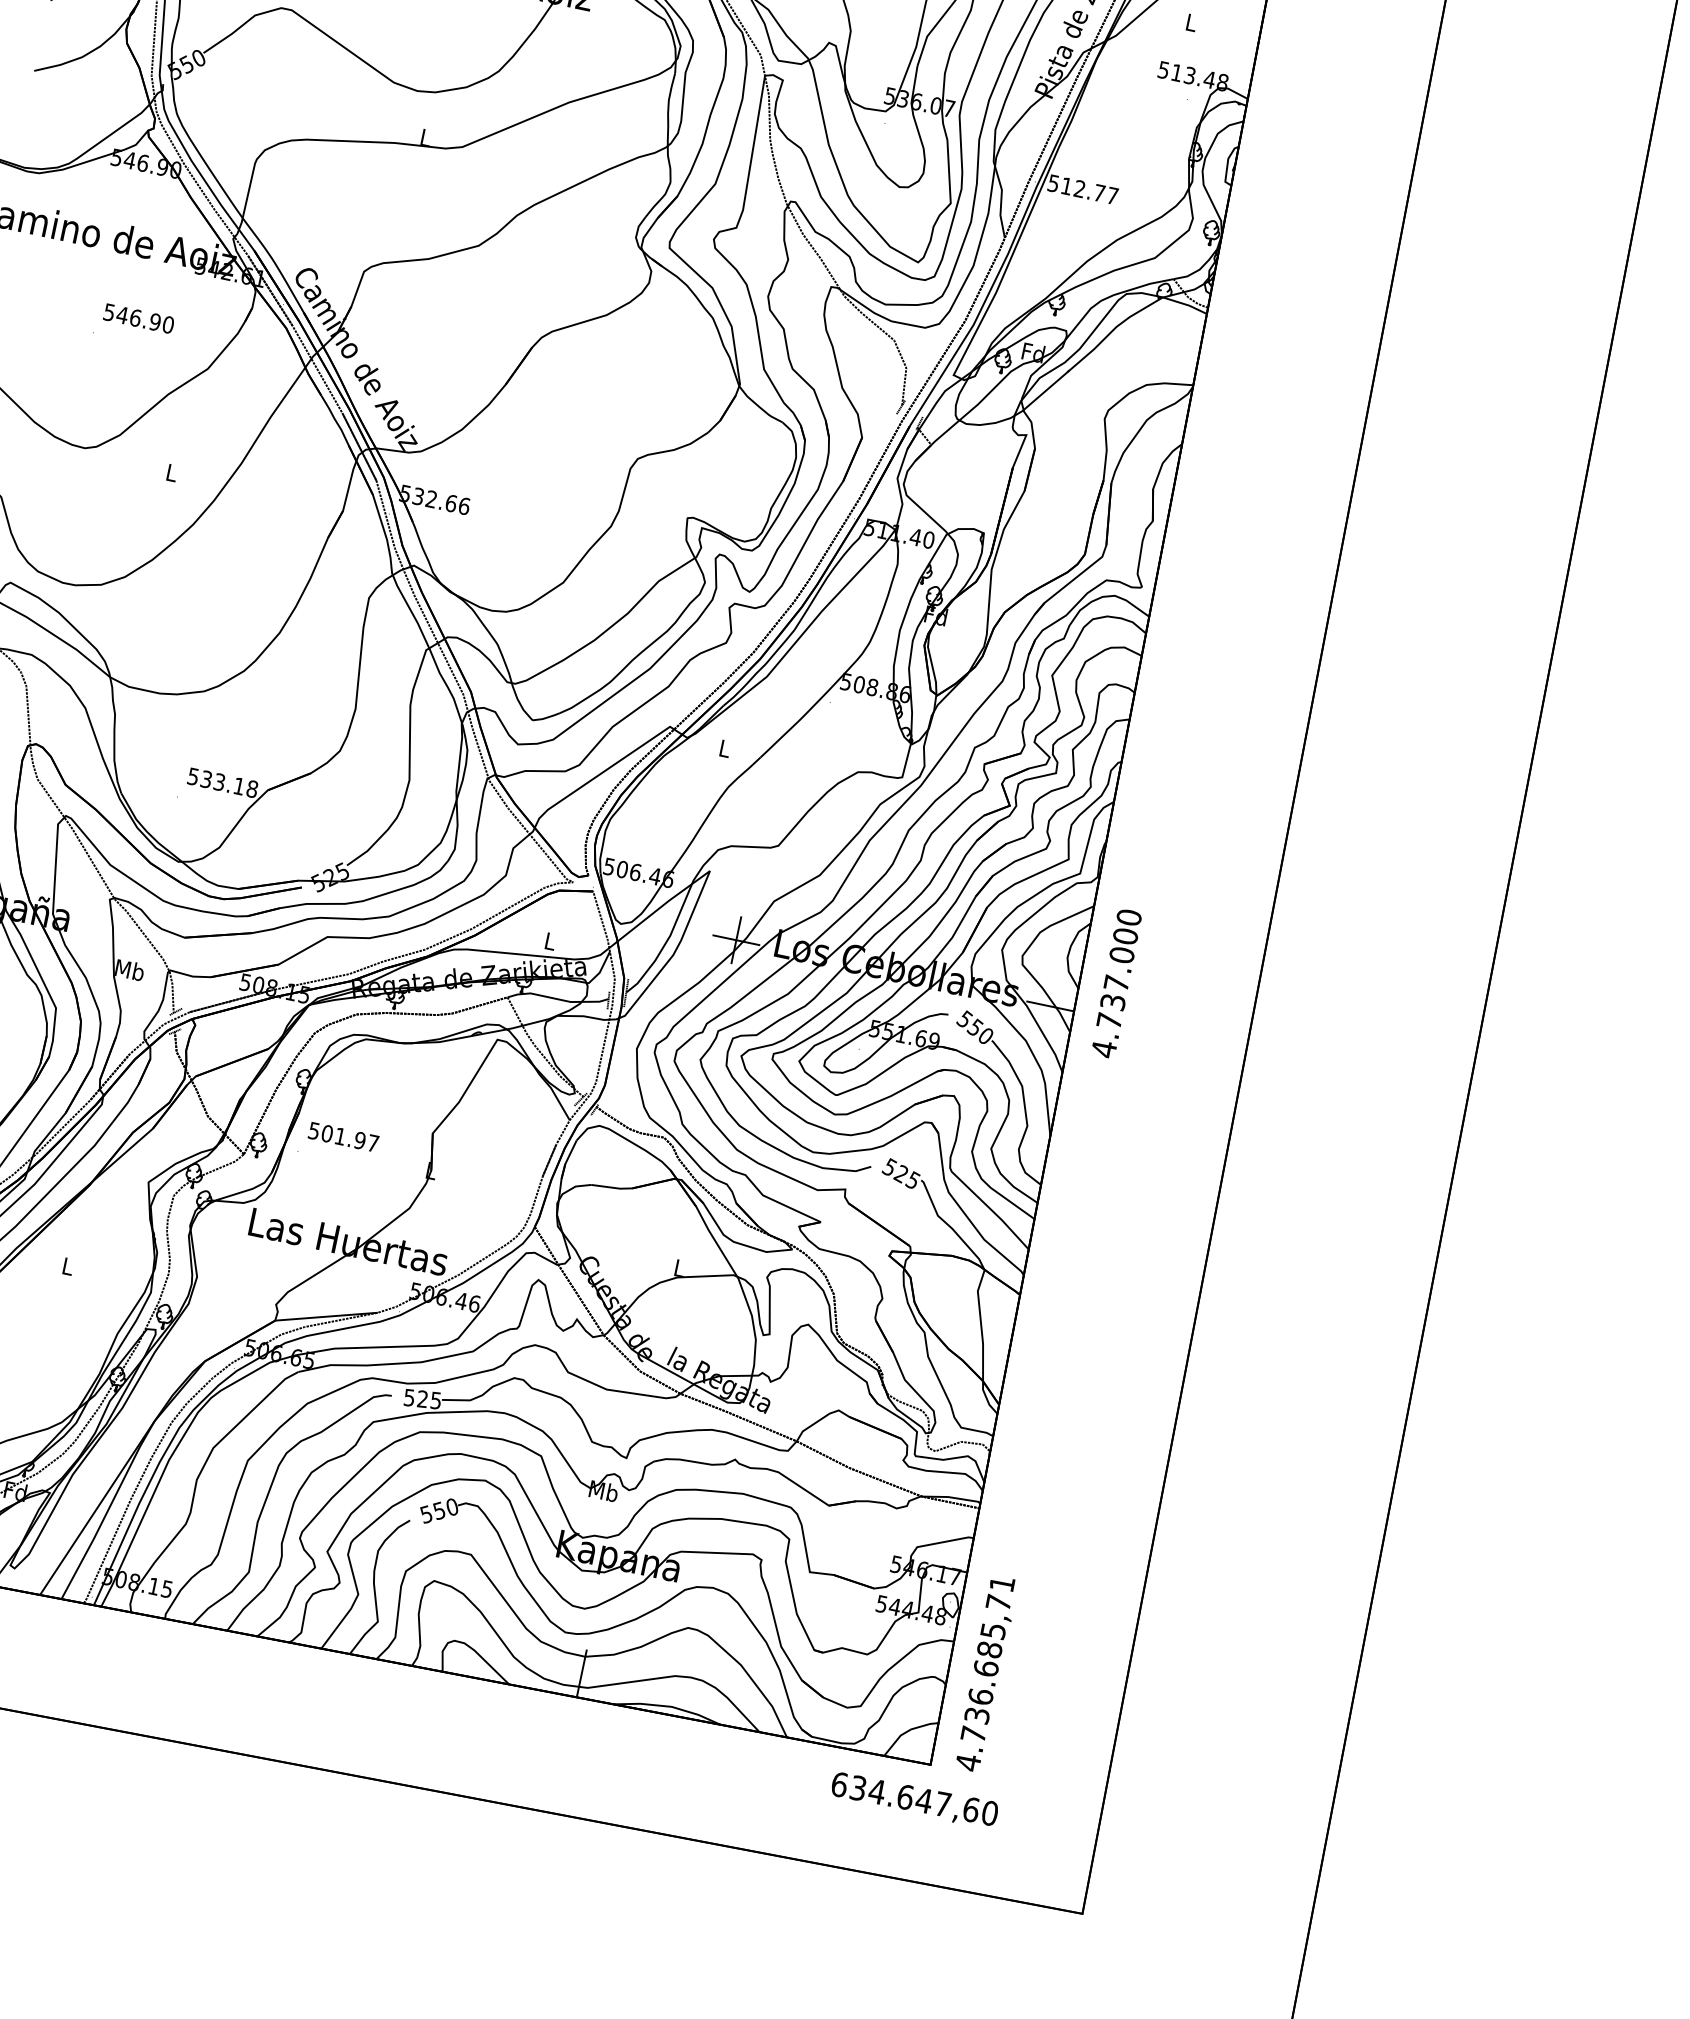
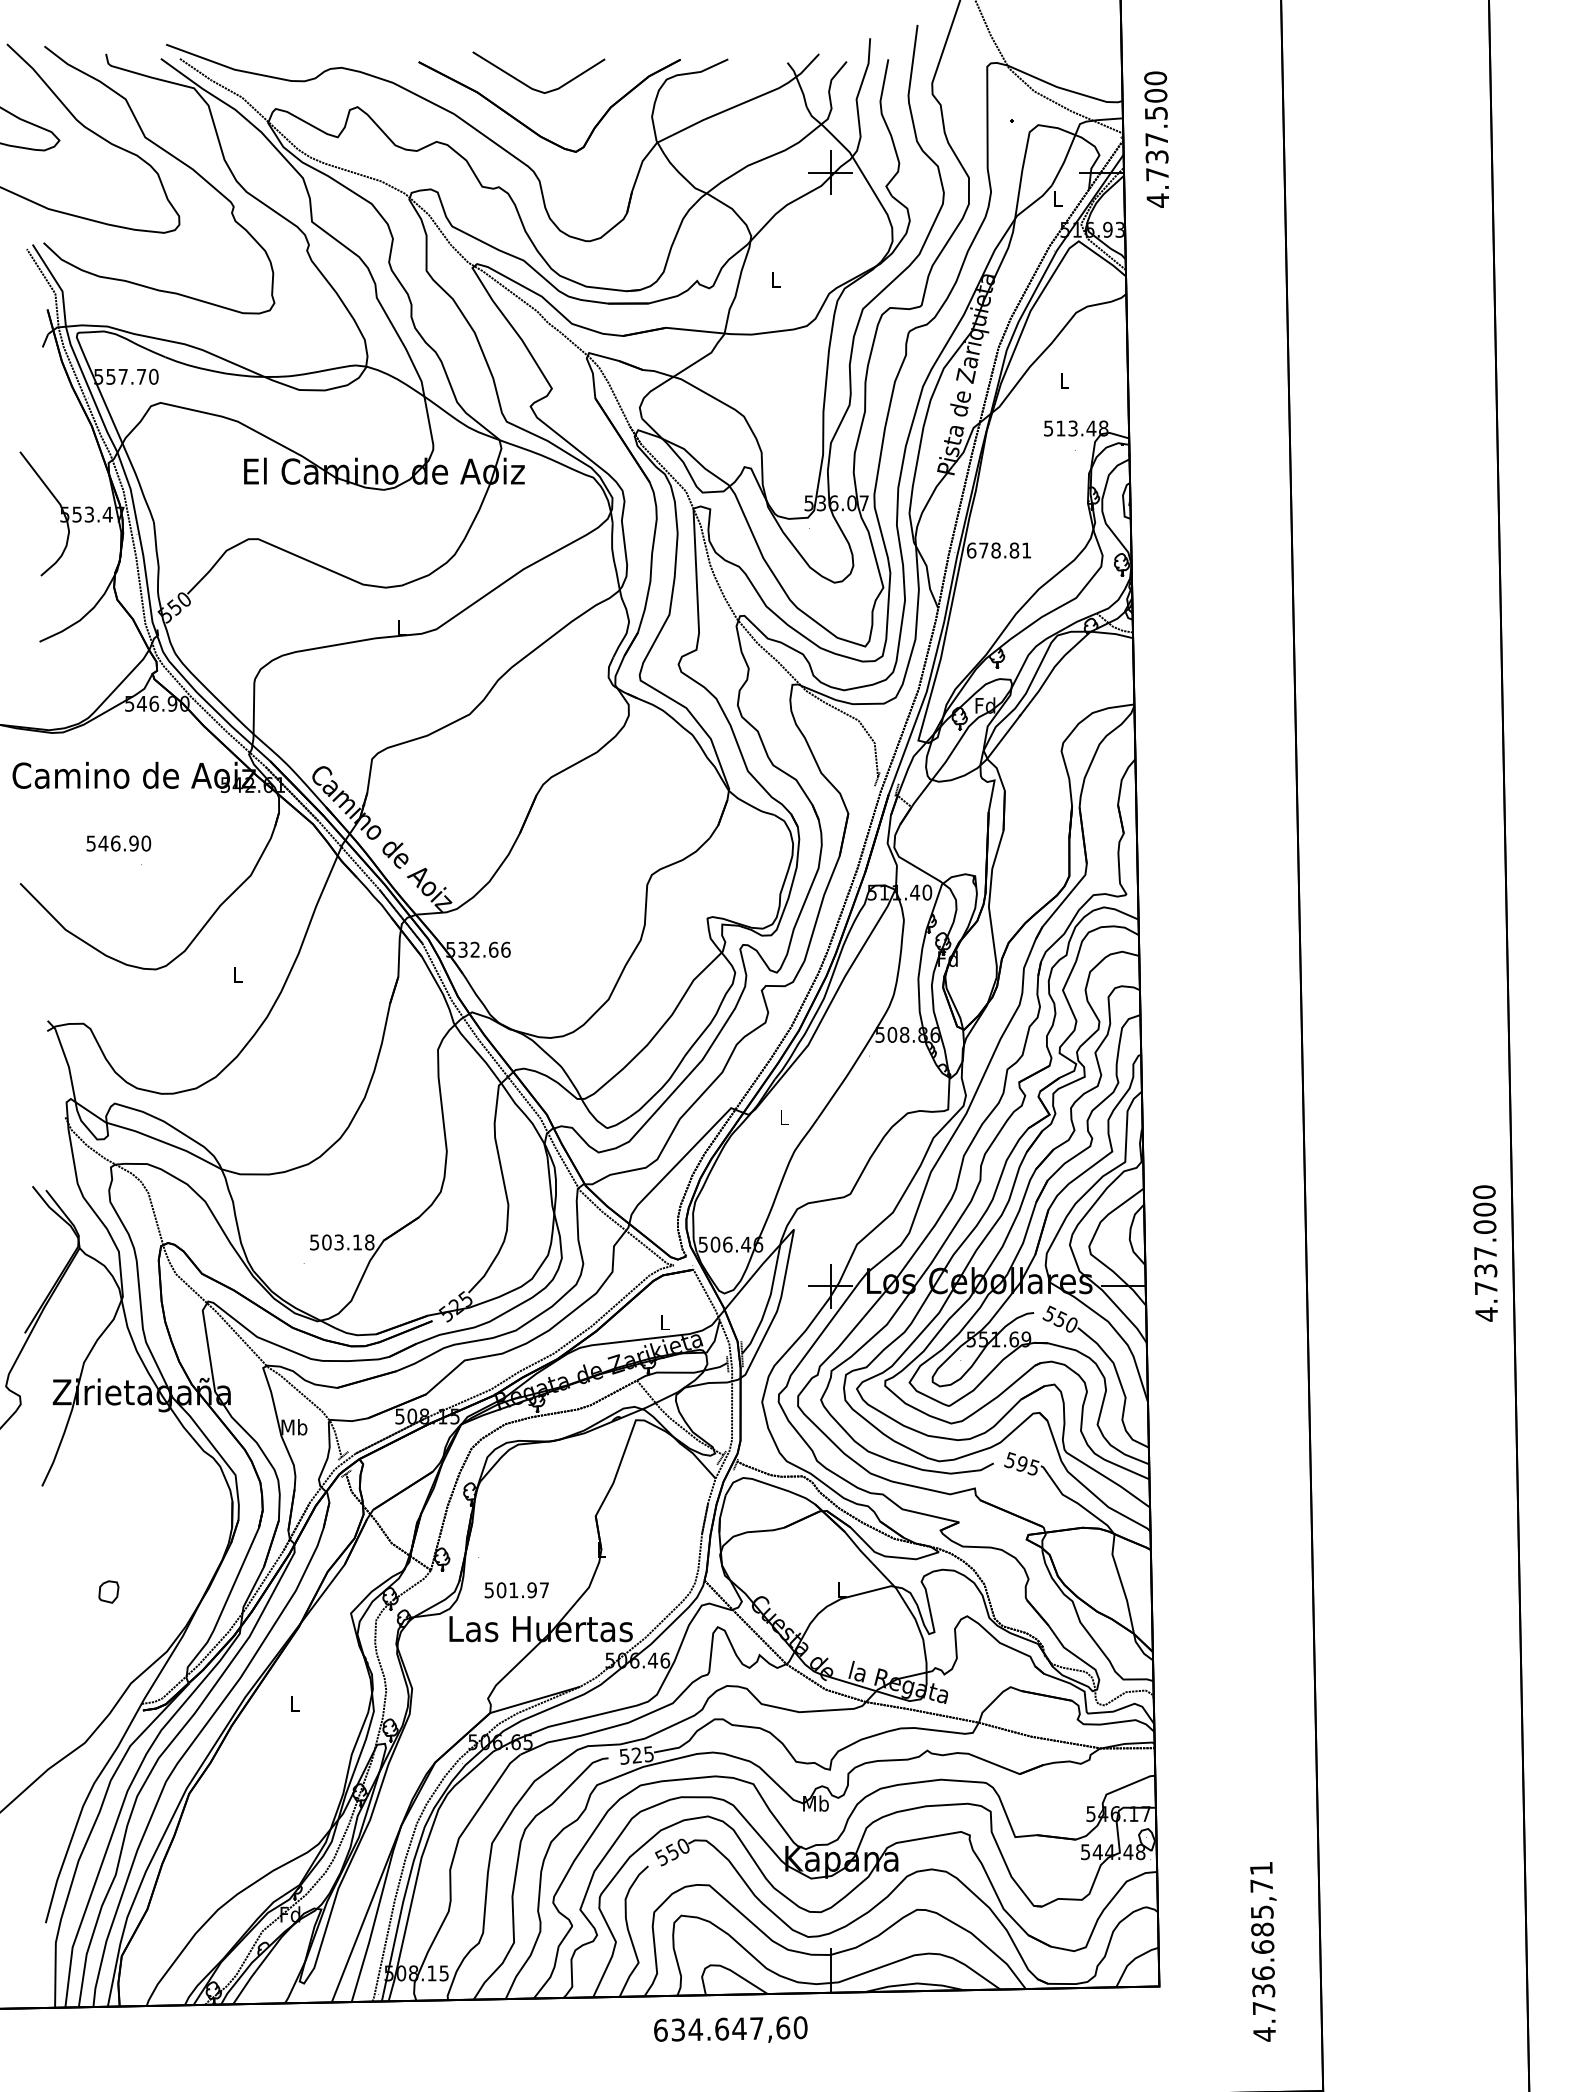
text: (1082, 189) -> (998, 550), 512.77 -> 678.81
text: (138, 318) -> (118, 843), moved
text: (206, 779) -> (326, 1242), 533.18 -> 503.18
text: (1115, 983) -> (1484, 1253), moved
text: (343, 1137) -> (516, 1590), moved
text: (900, 1174) -> (1021, 1464), 525 -> 595
text: (985, 1673) -> (1263, 1951), moved
text: (914, 1799) -> (730, 2029), moved

